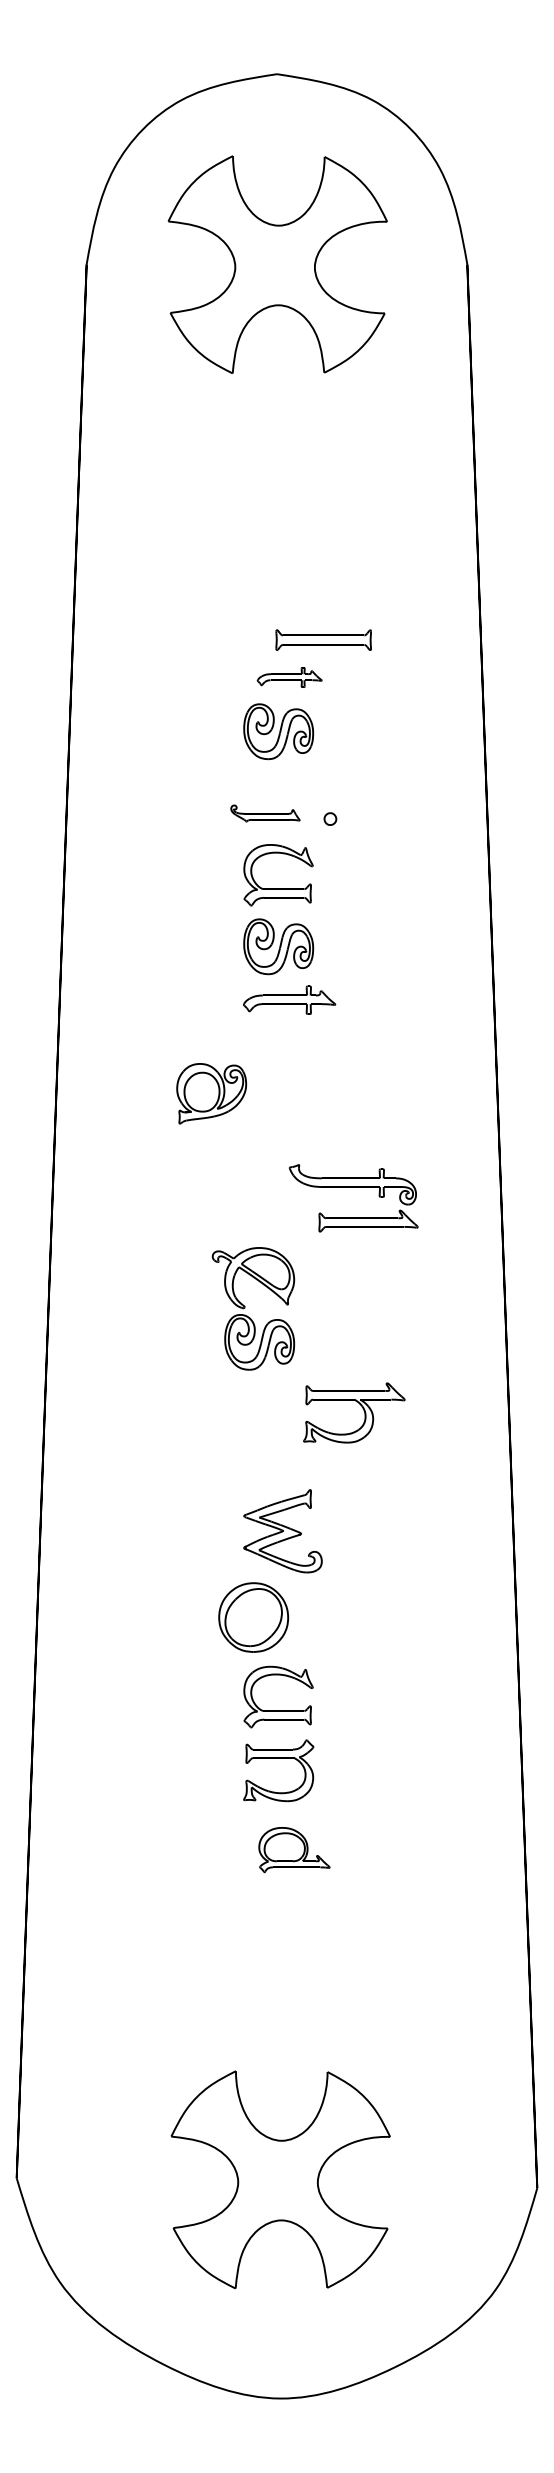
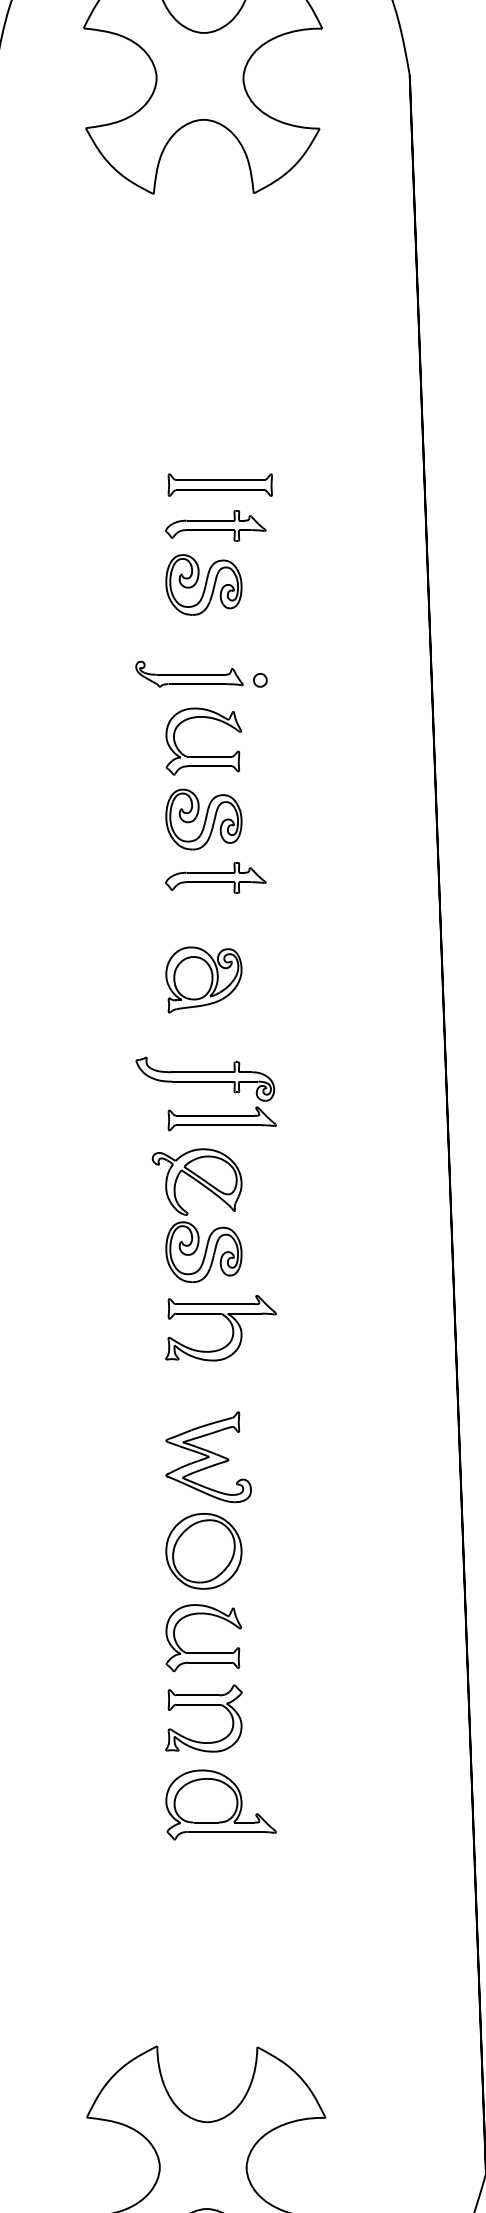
part: (323, 639) -> (220, 484), moved
part: (289, 677) -> (215, 525), size x1.43
part: (265, 813) -> (189, 674), size x1.43
part: (211, 1093) -> (203, 979), moved
part: (353, 1187) -> (205, 1082), moved
part: (245, 1308) -> (188, 1215), moved
part: (361, 1407) -> (228, 1322), moved
part: (253, 1617) -> (203, 1551), moved
part: (294, 1849) -> (221, 1804), size x1.43

